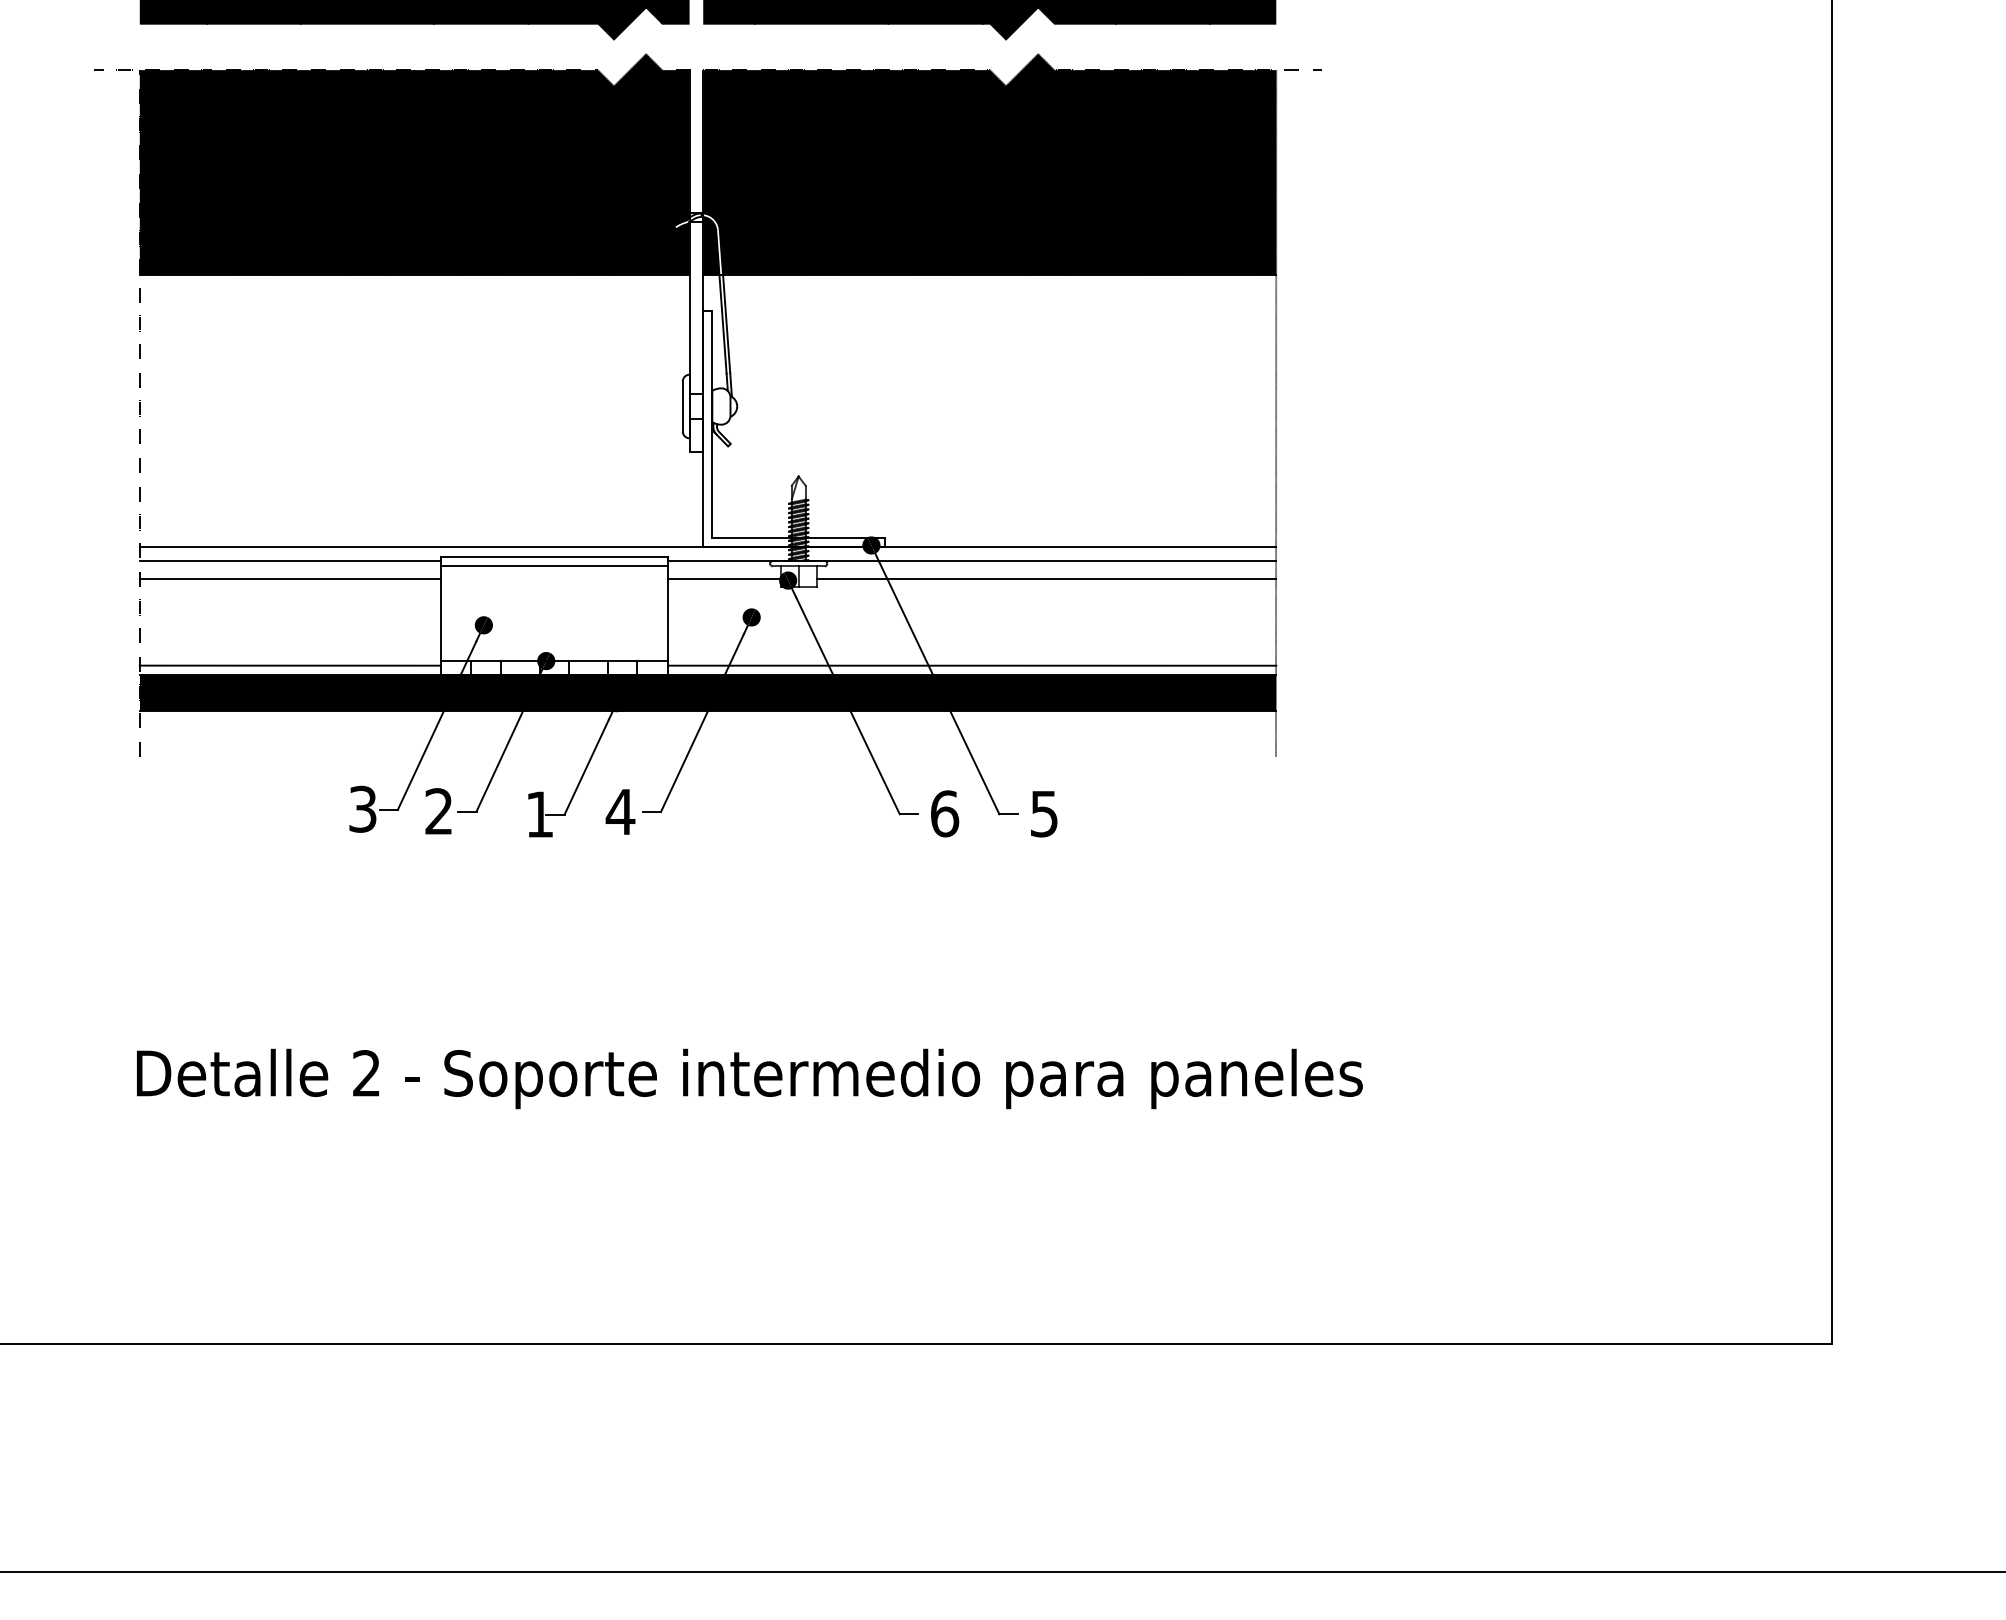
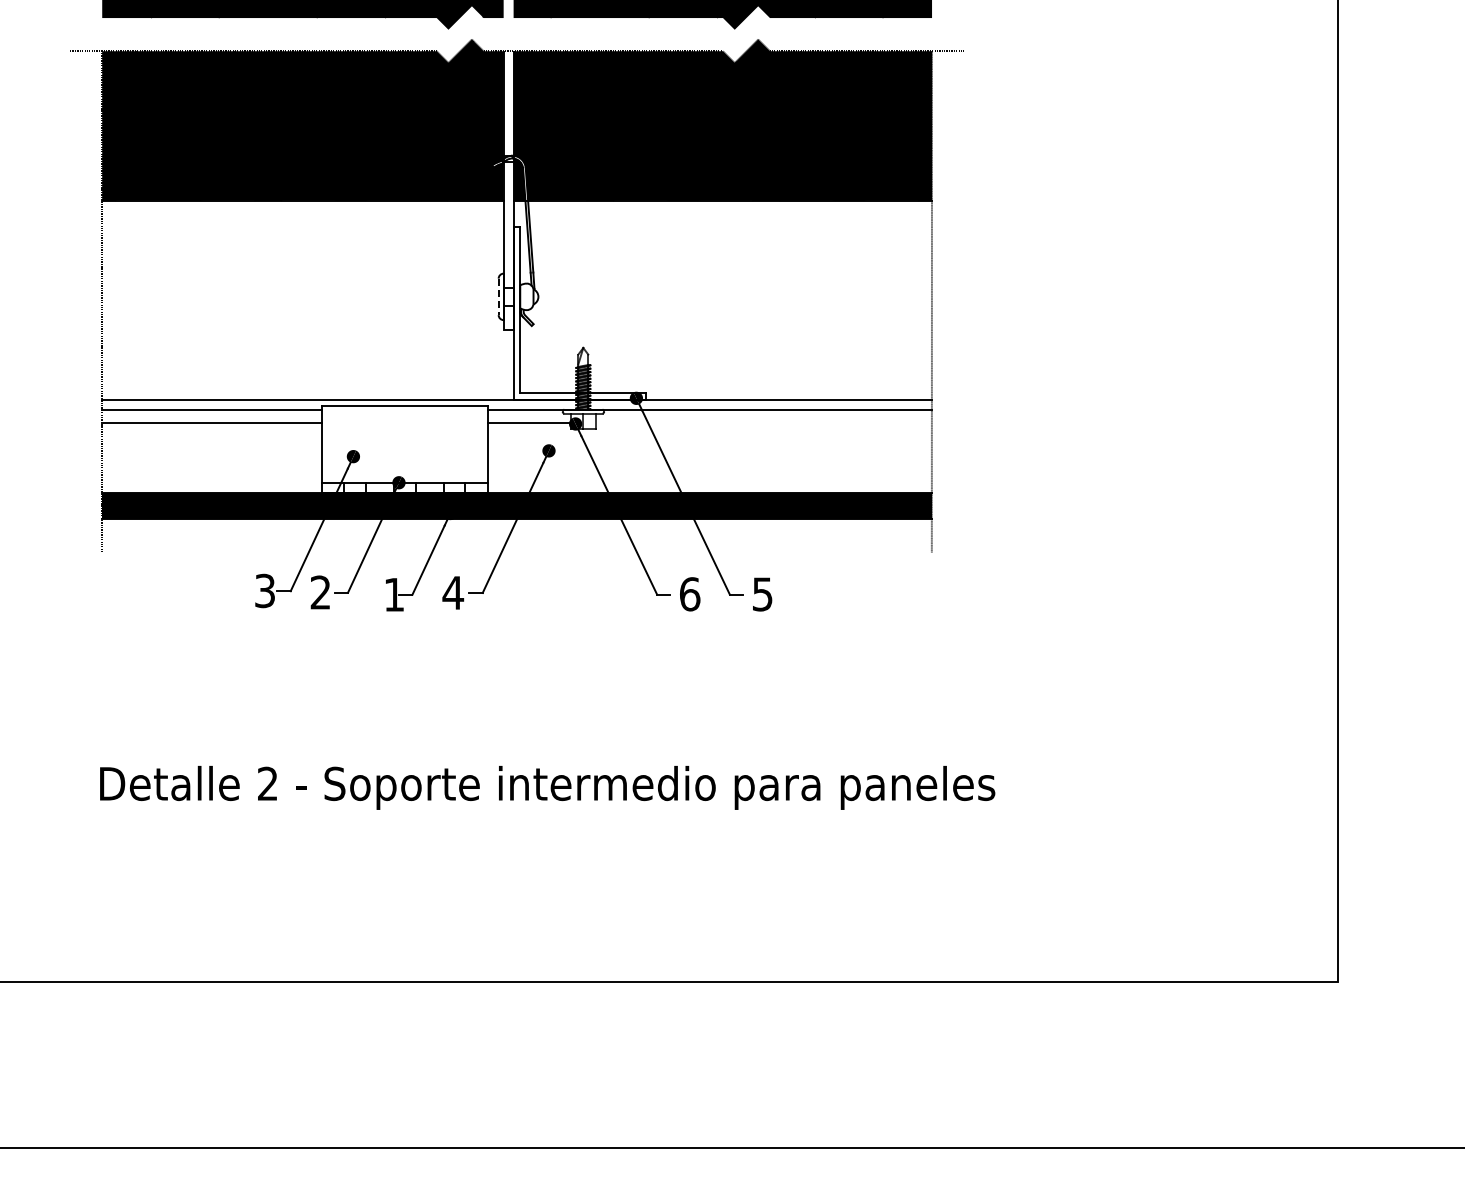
line: (682, 407) -> (498, 297), solid -> dashed
line: (553, 566) -> (404, 413), removed
line: (1046, 579) -> (764, 423), removed
line: (289, 666) -> (211, 486), removed
line: (971, 666) -> (709, 486), removed

